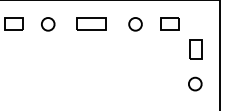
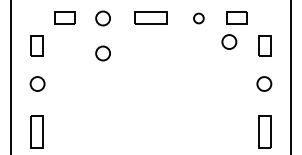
circle: (135, 24) -> (198, 18), size x0.7
circle: (163, 45) -> (229, 41), added
circle: (47, 56) -> (102, 53), added

